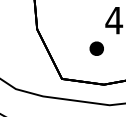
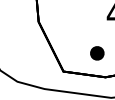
part: (96, 48) -> (97, 53), moved

